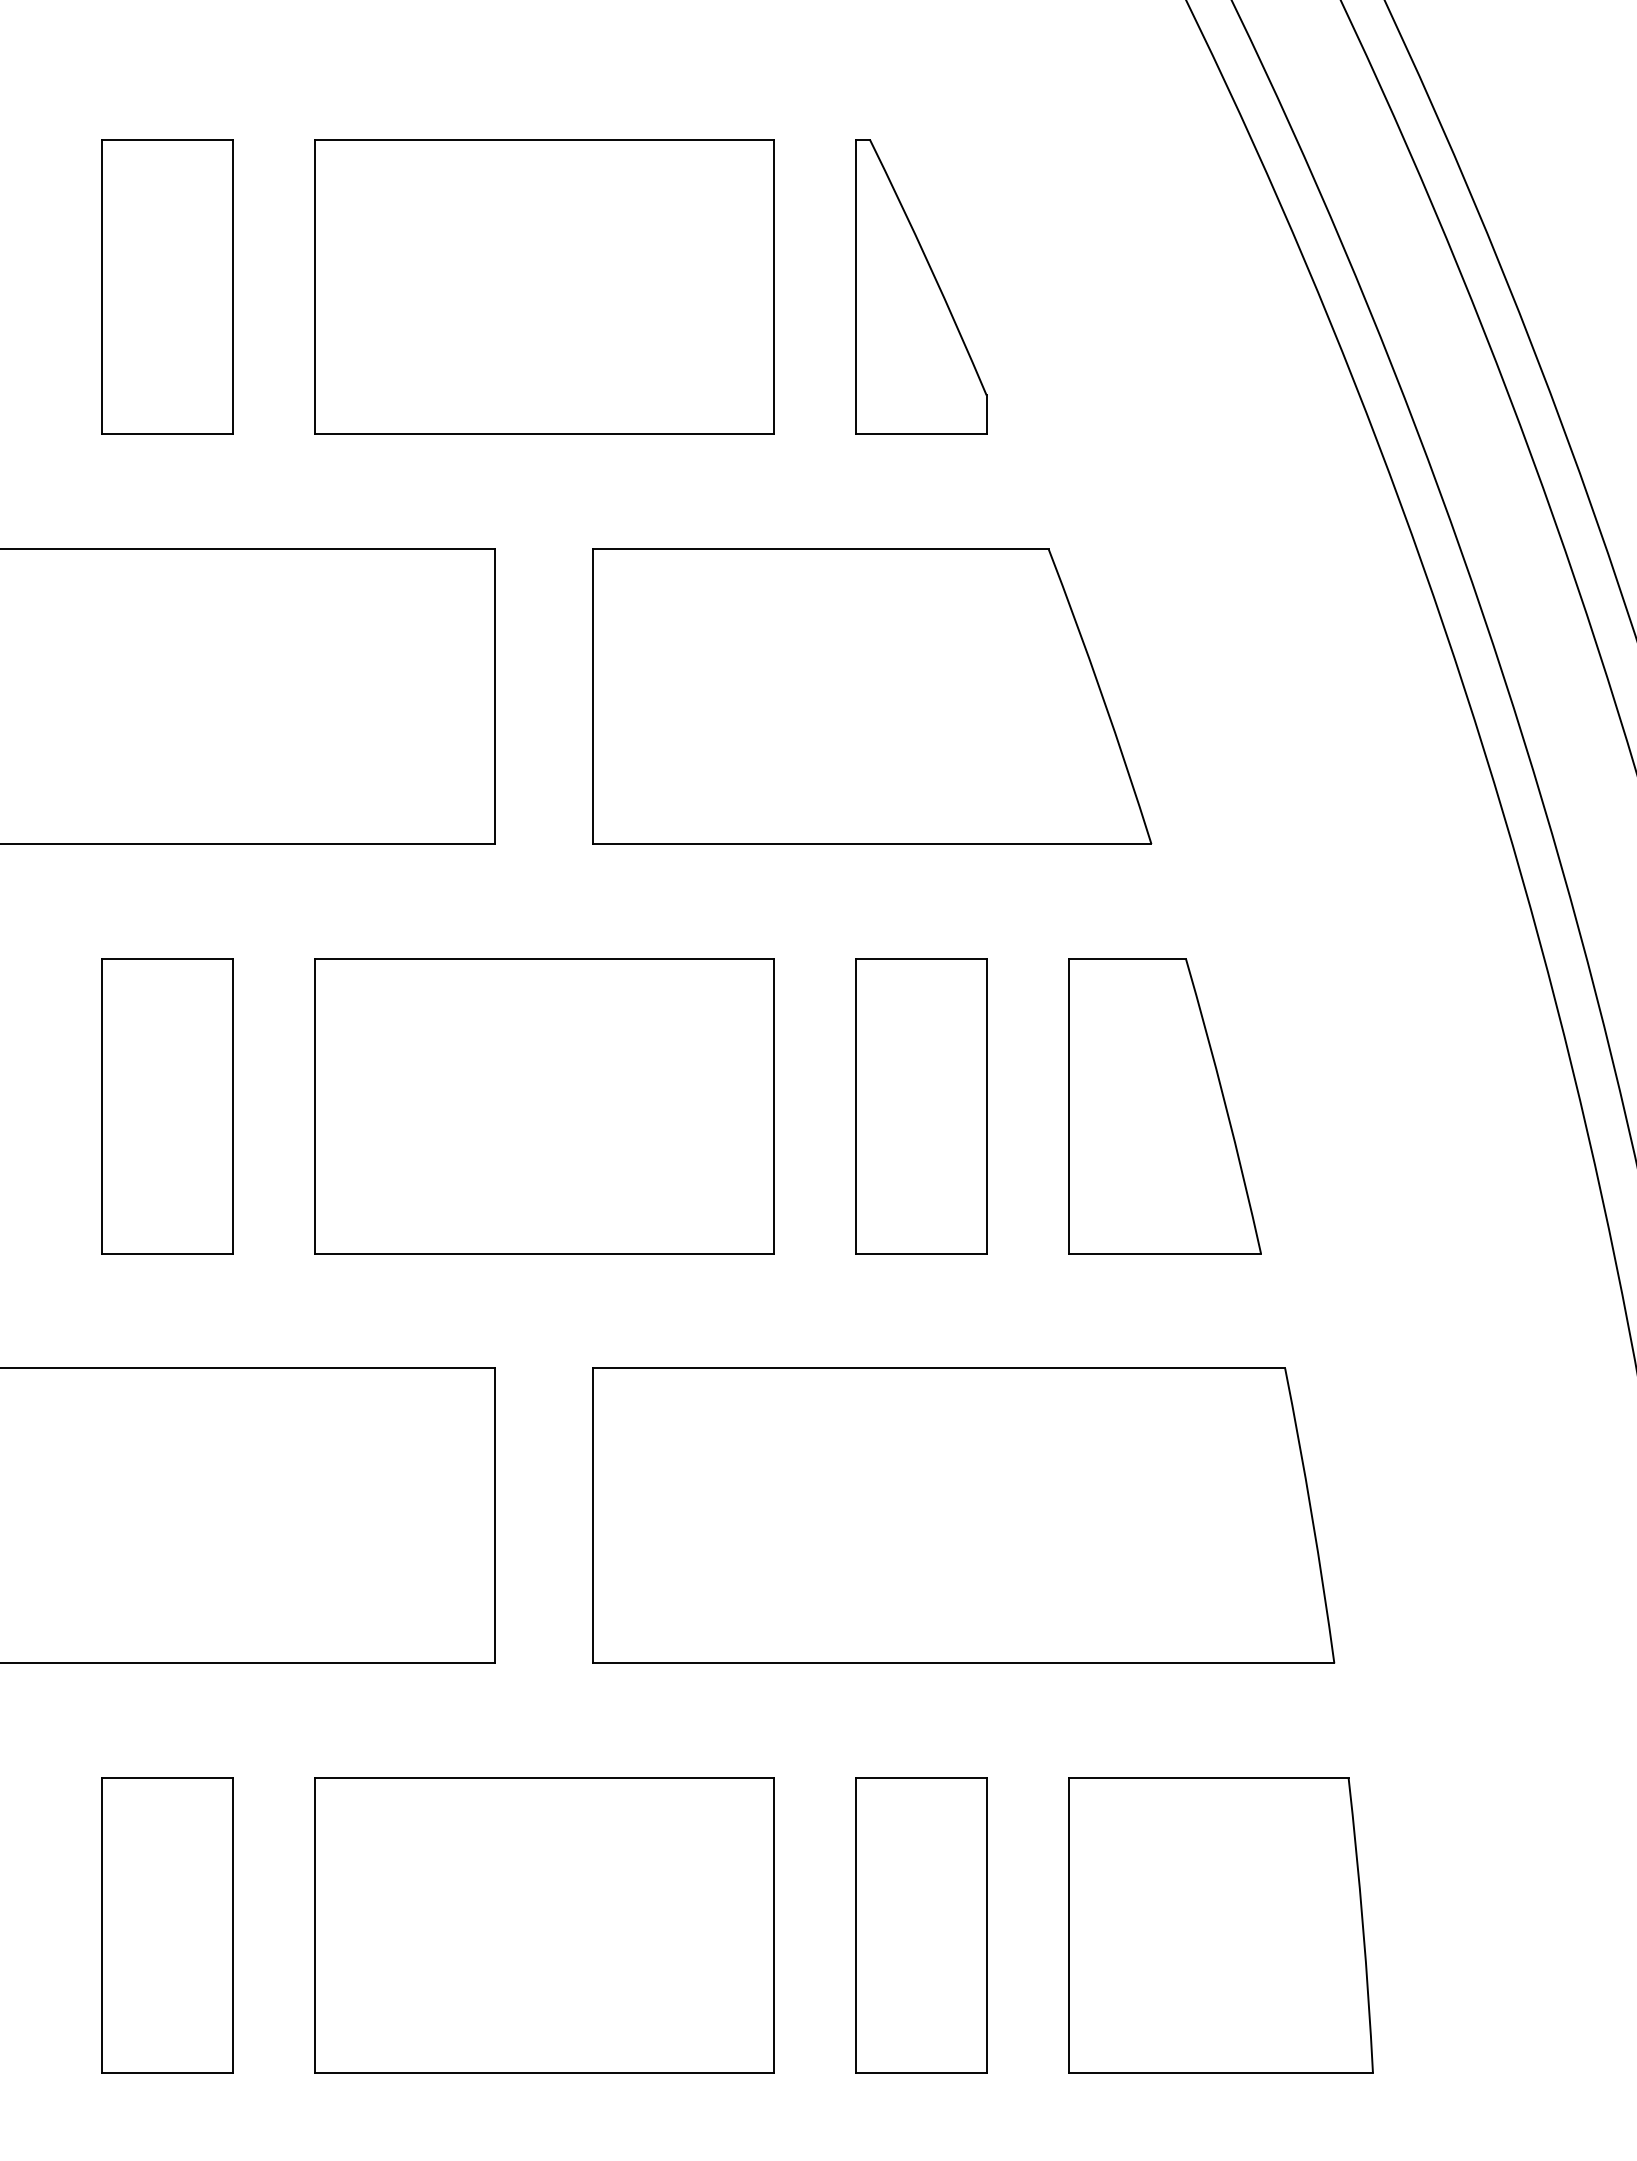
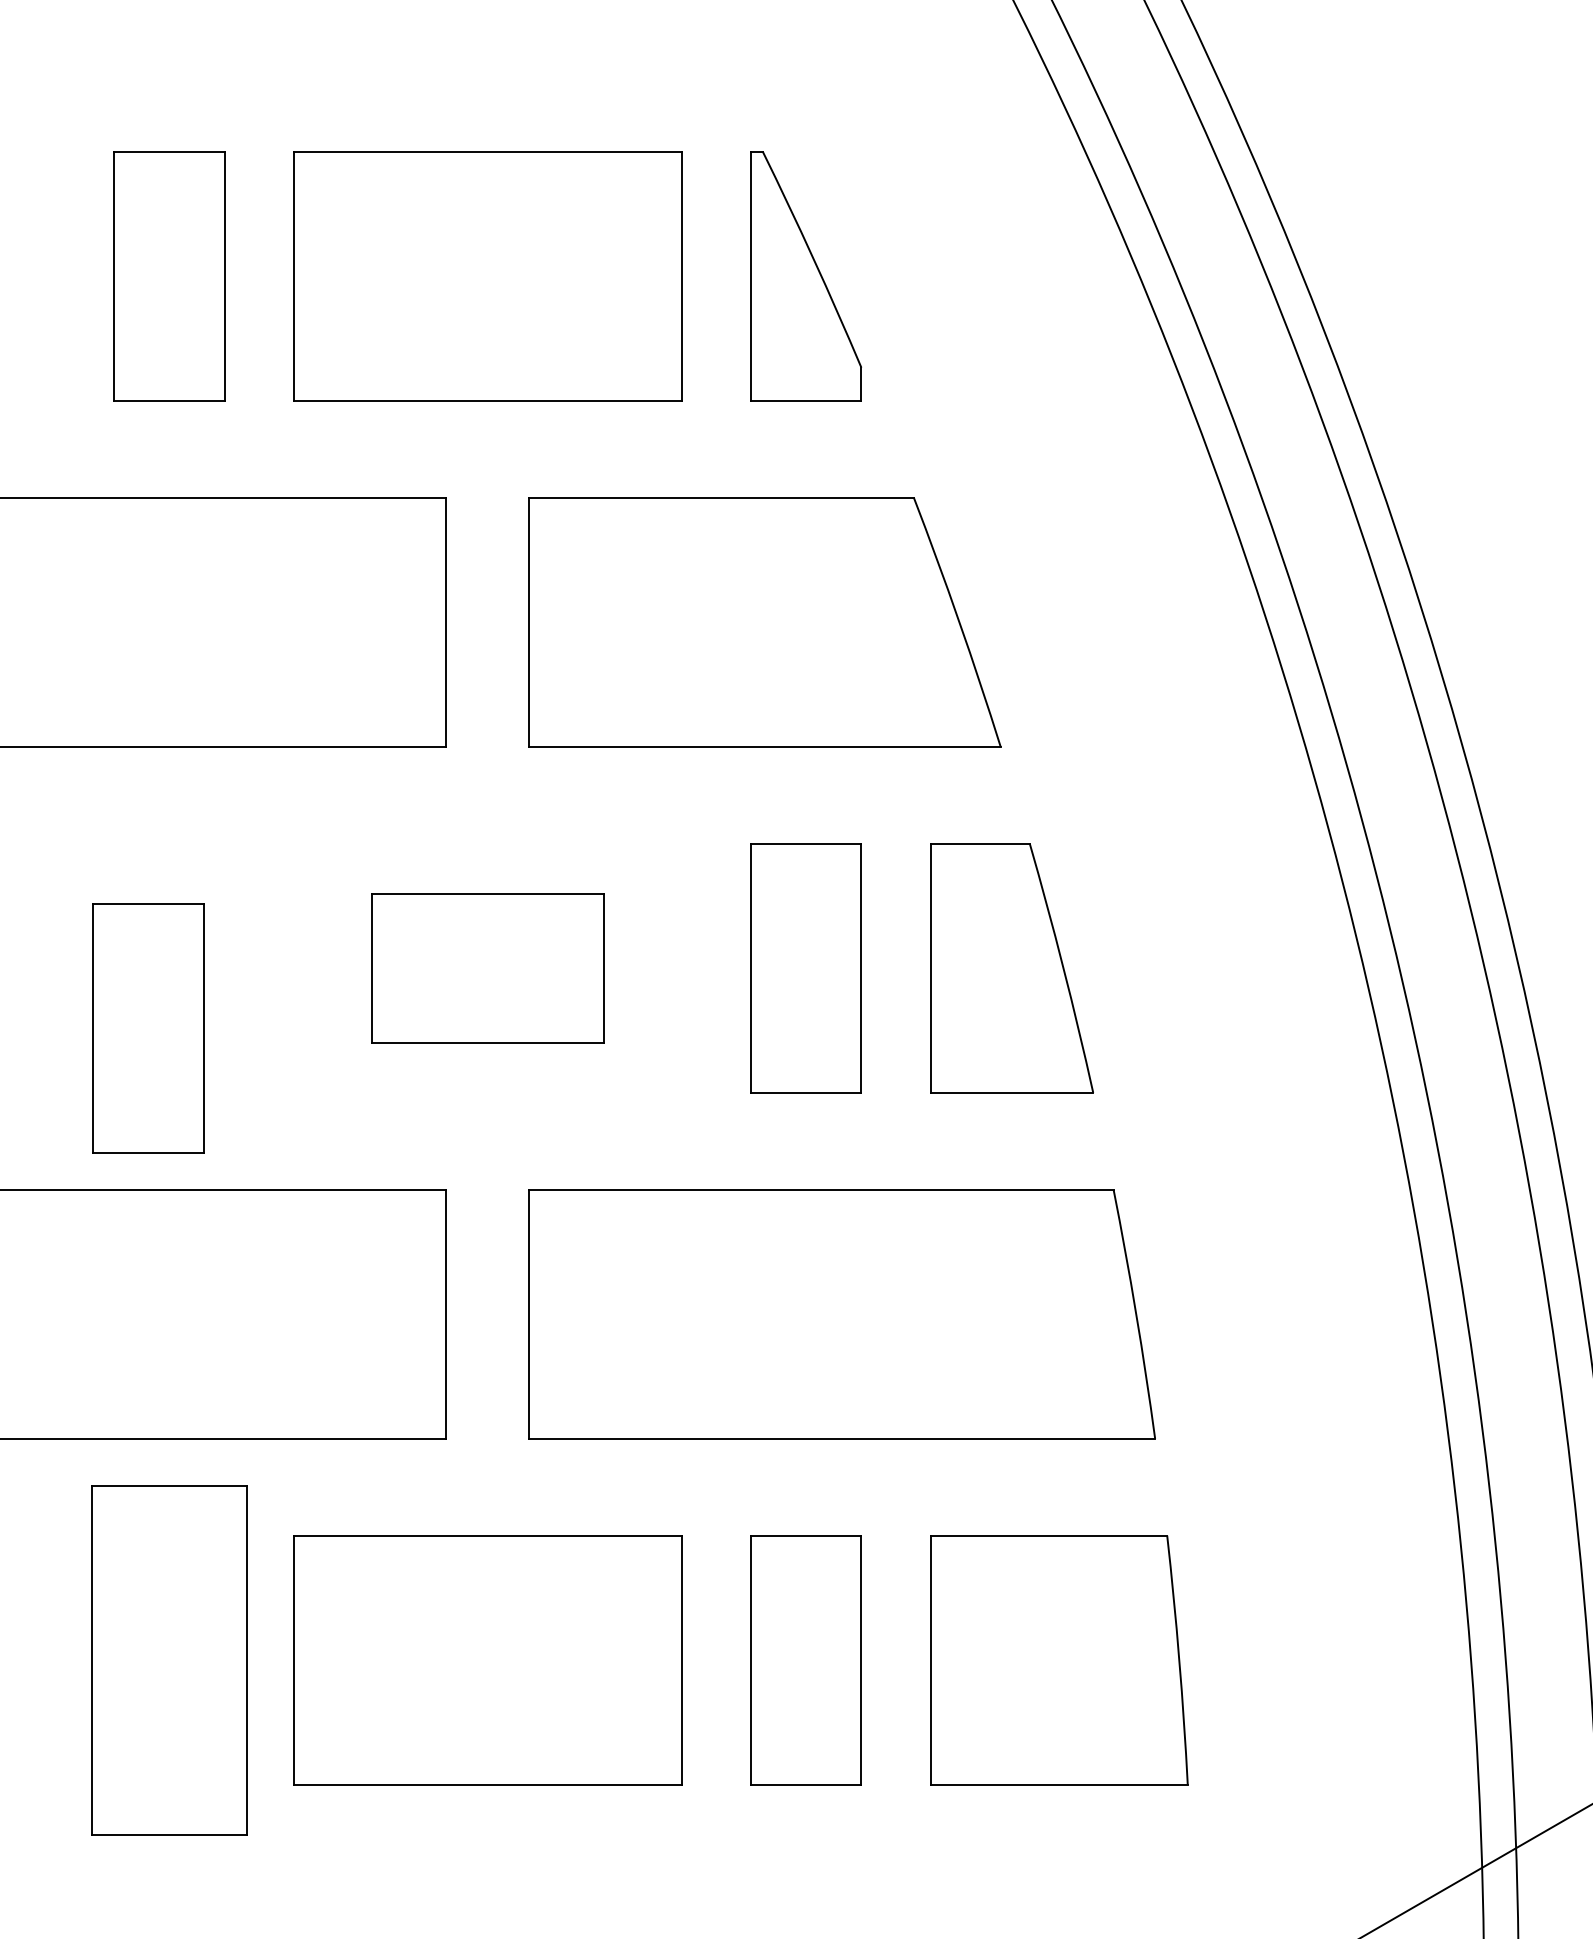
part: (167, 1106) -> (148, 1028), moved
part: (543, 1106) -> (487, 968), size x0.6
part: (167, 1925) -> (169, 1660), size x1.4

